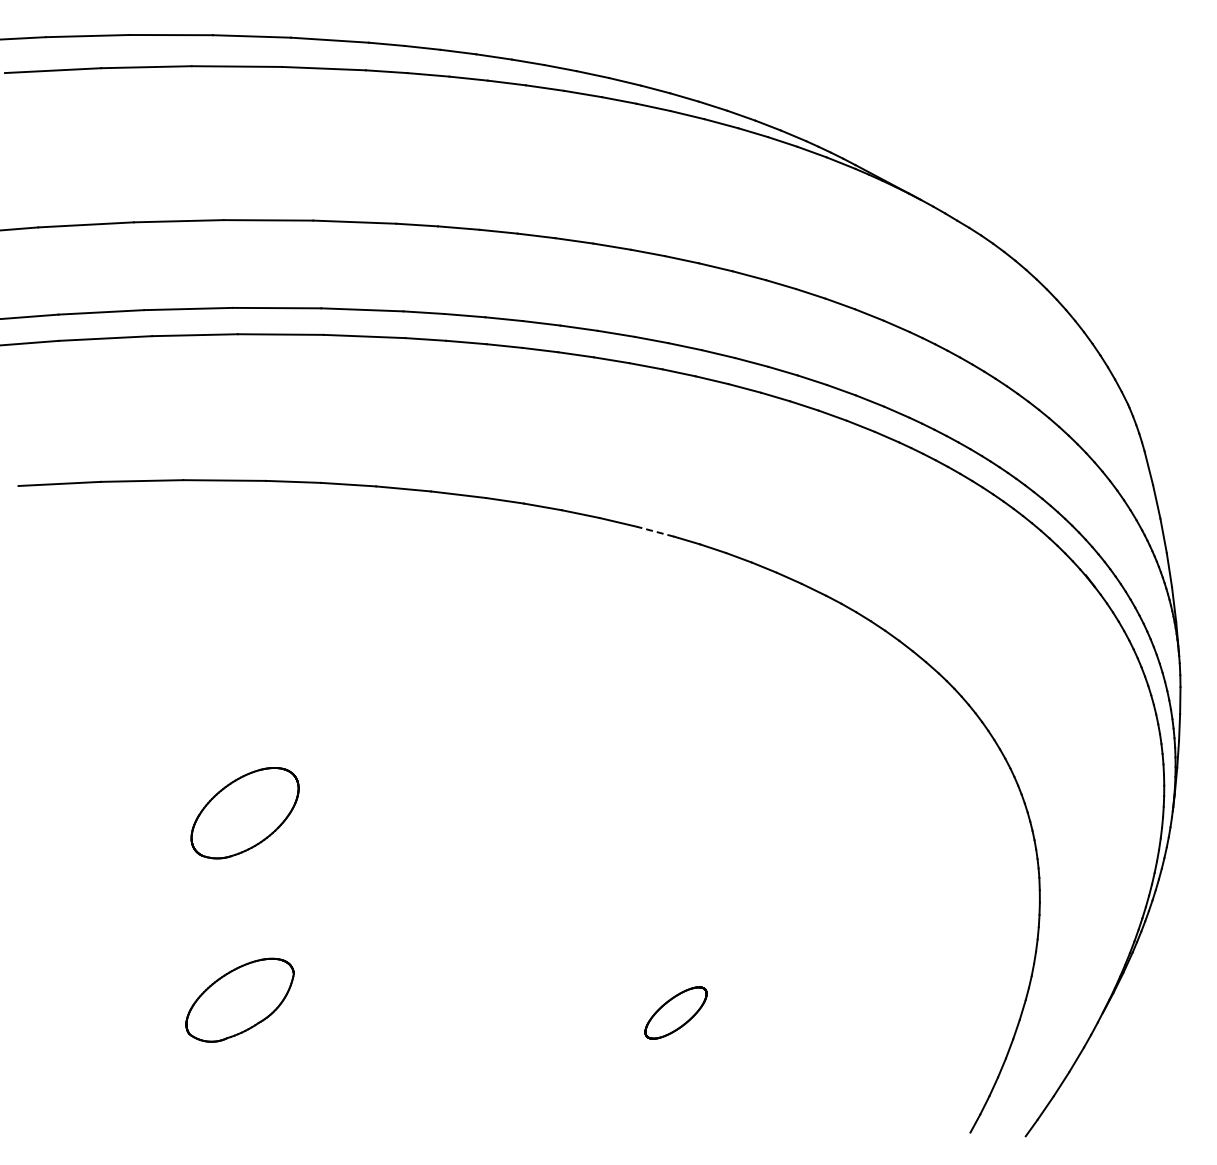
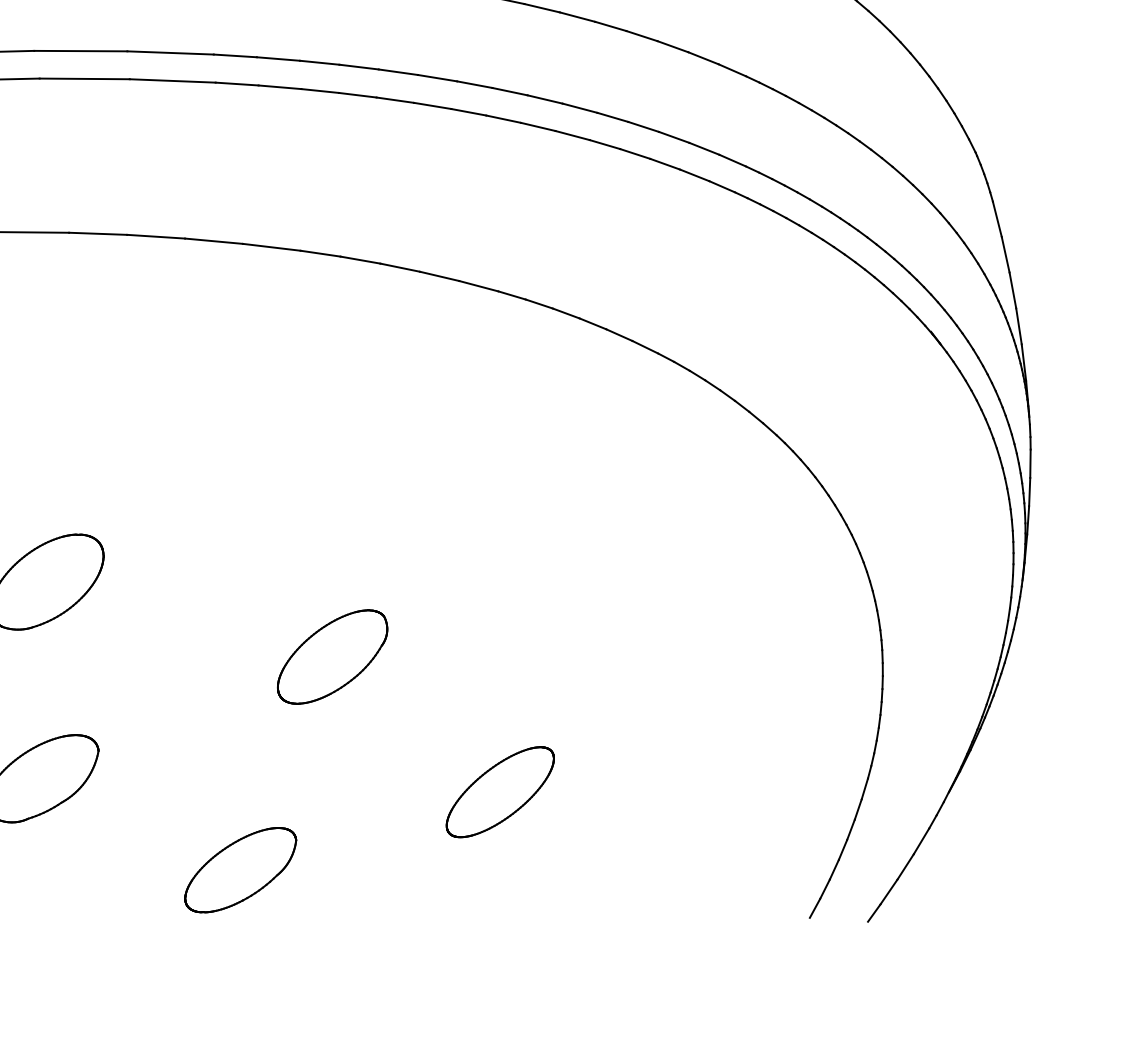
line: (655, 531) -> (478, 285), dashed -> solid
part: (516, 884) -> (332, 657), added
part: (675, 1012) -> (499, 791), size x1.67
part: (428, 1087) -> (240, 870), added

